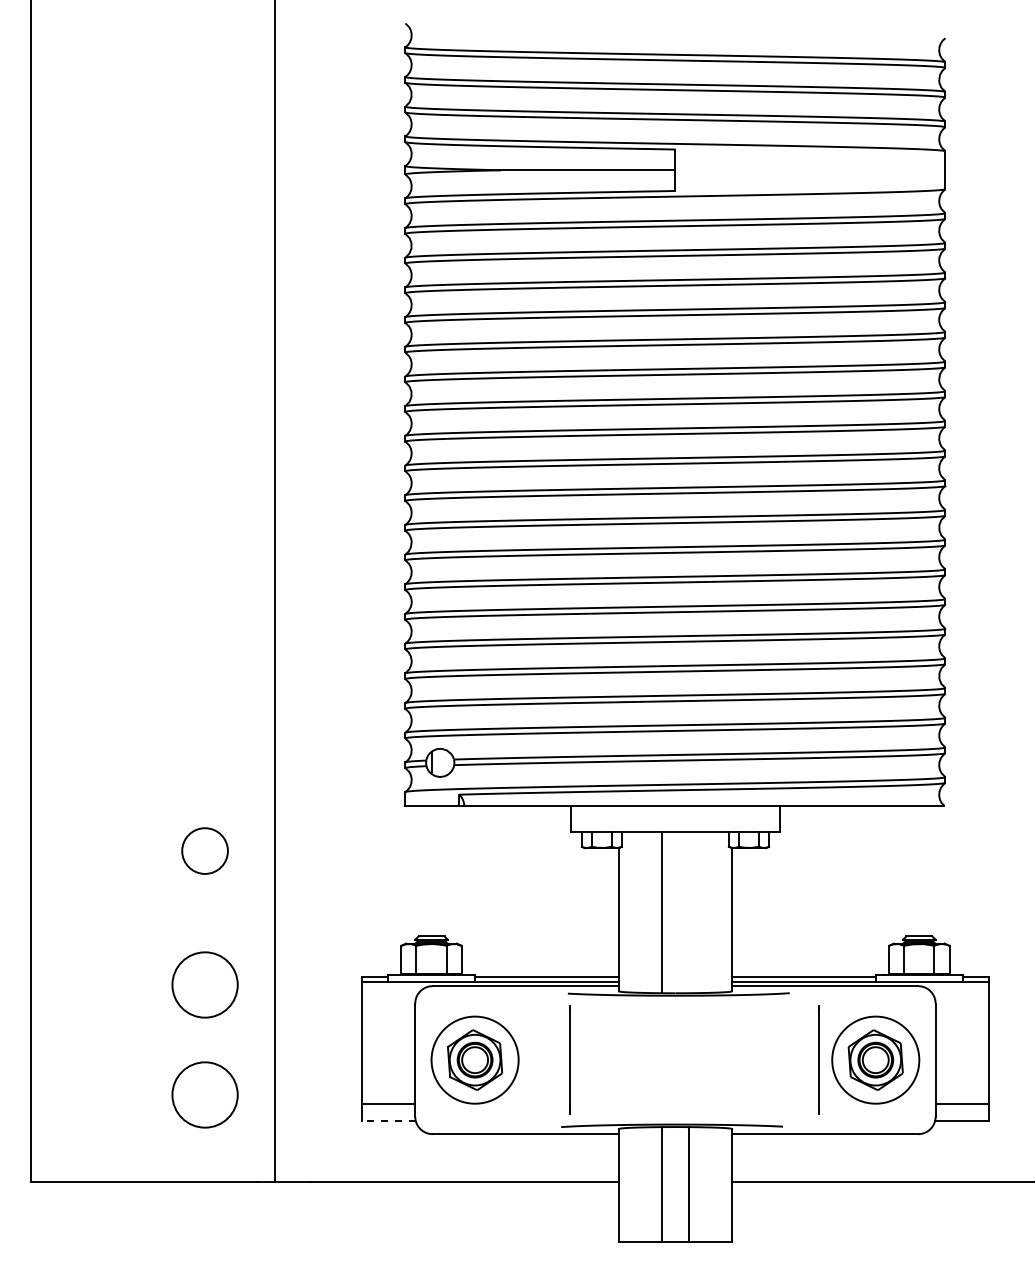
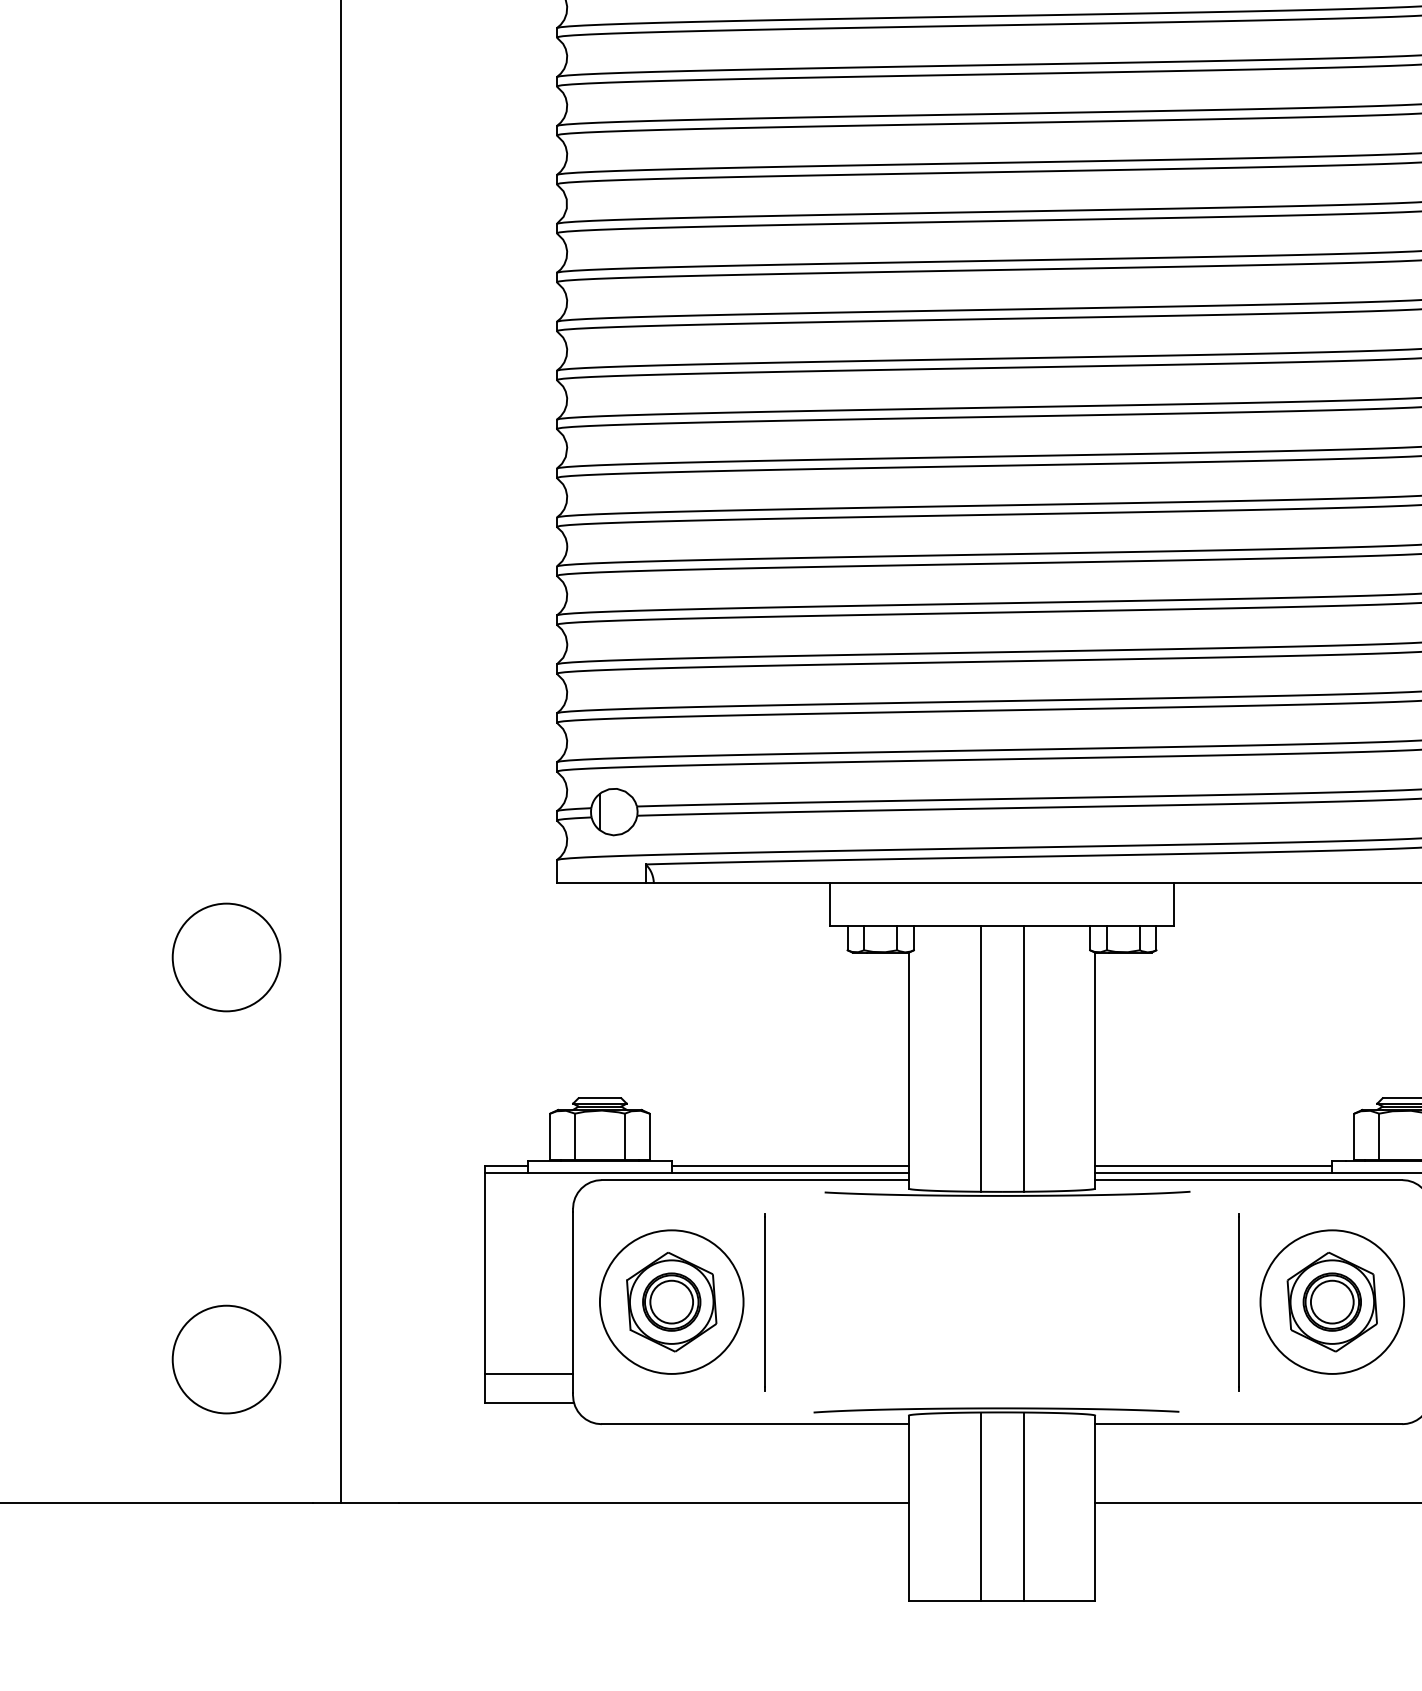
circle: (204, 850) -> (225, 956), size x1.43
line: (688, 912) -> (1023, 1058), added
circle: (204, 984) -> (225, 1177), removed
line: (569, 1059) -> (764, 1301), moved
line: (388, 1121) -> (528, 1403), dashed -> solid

